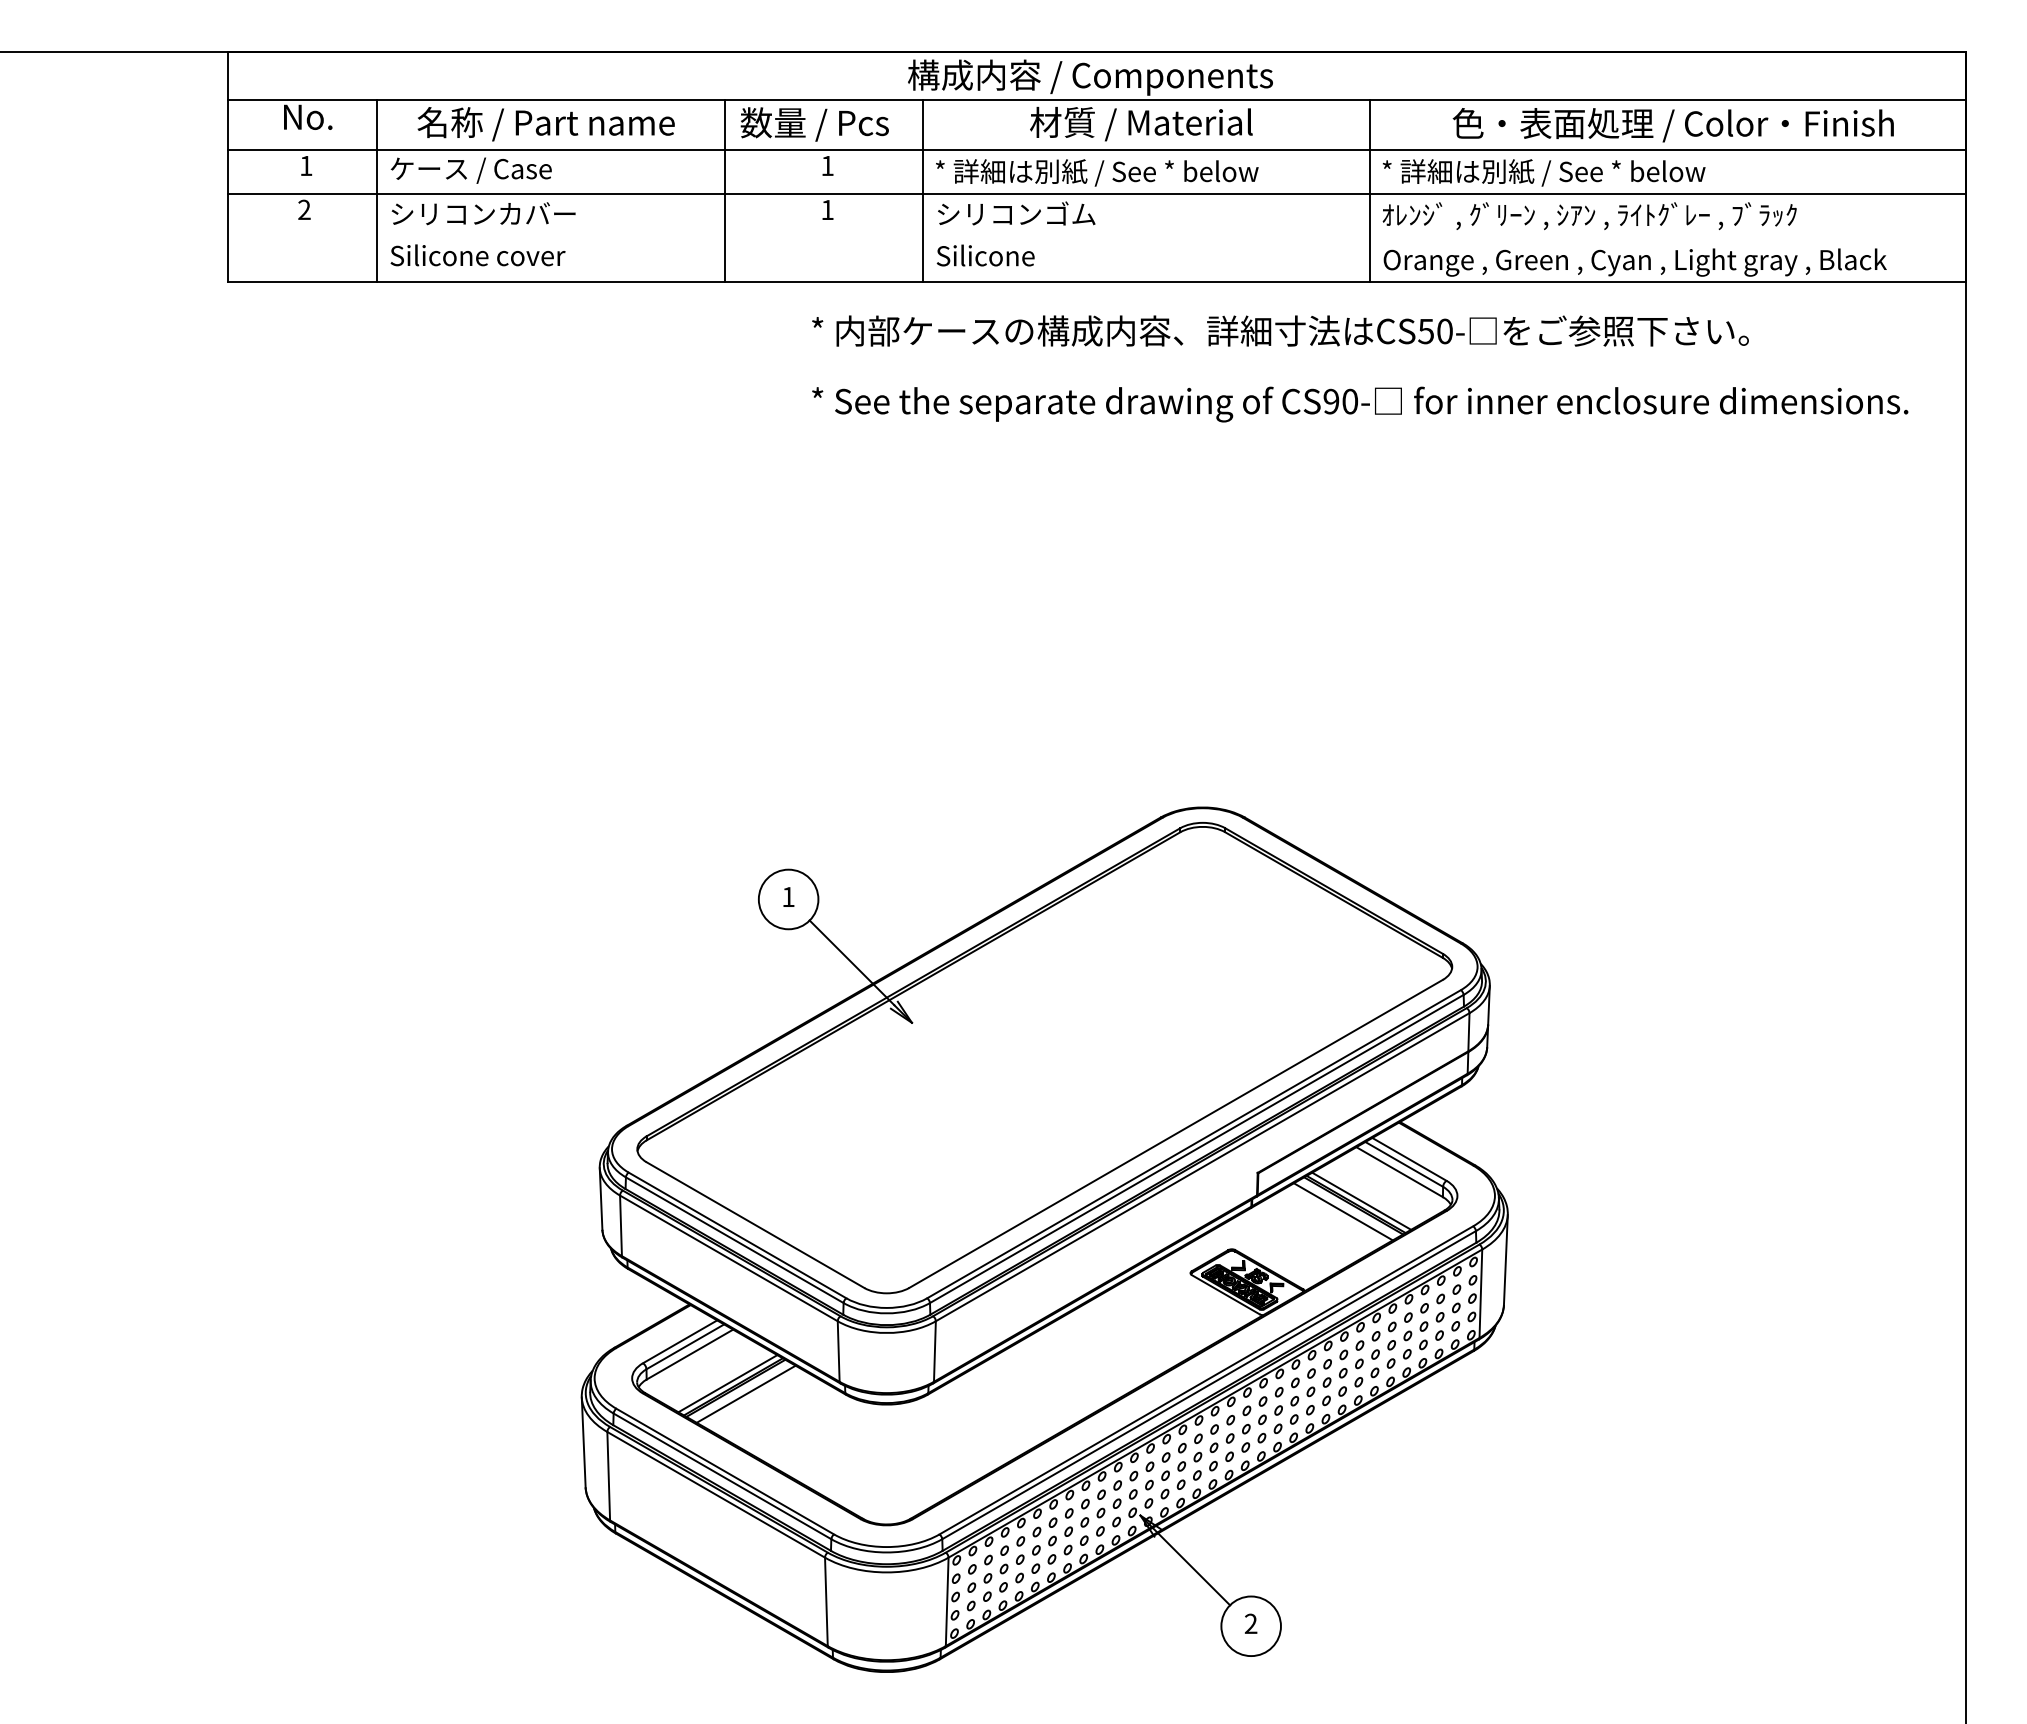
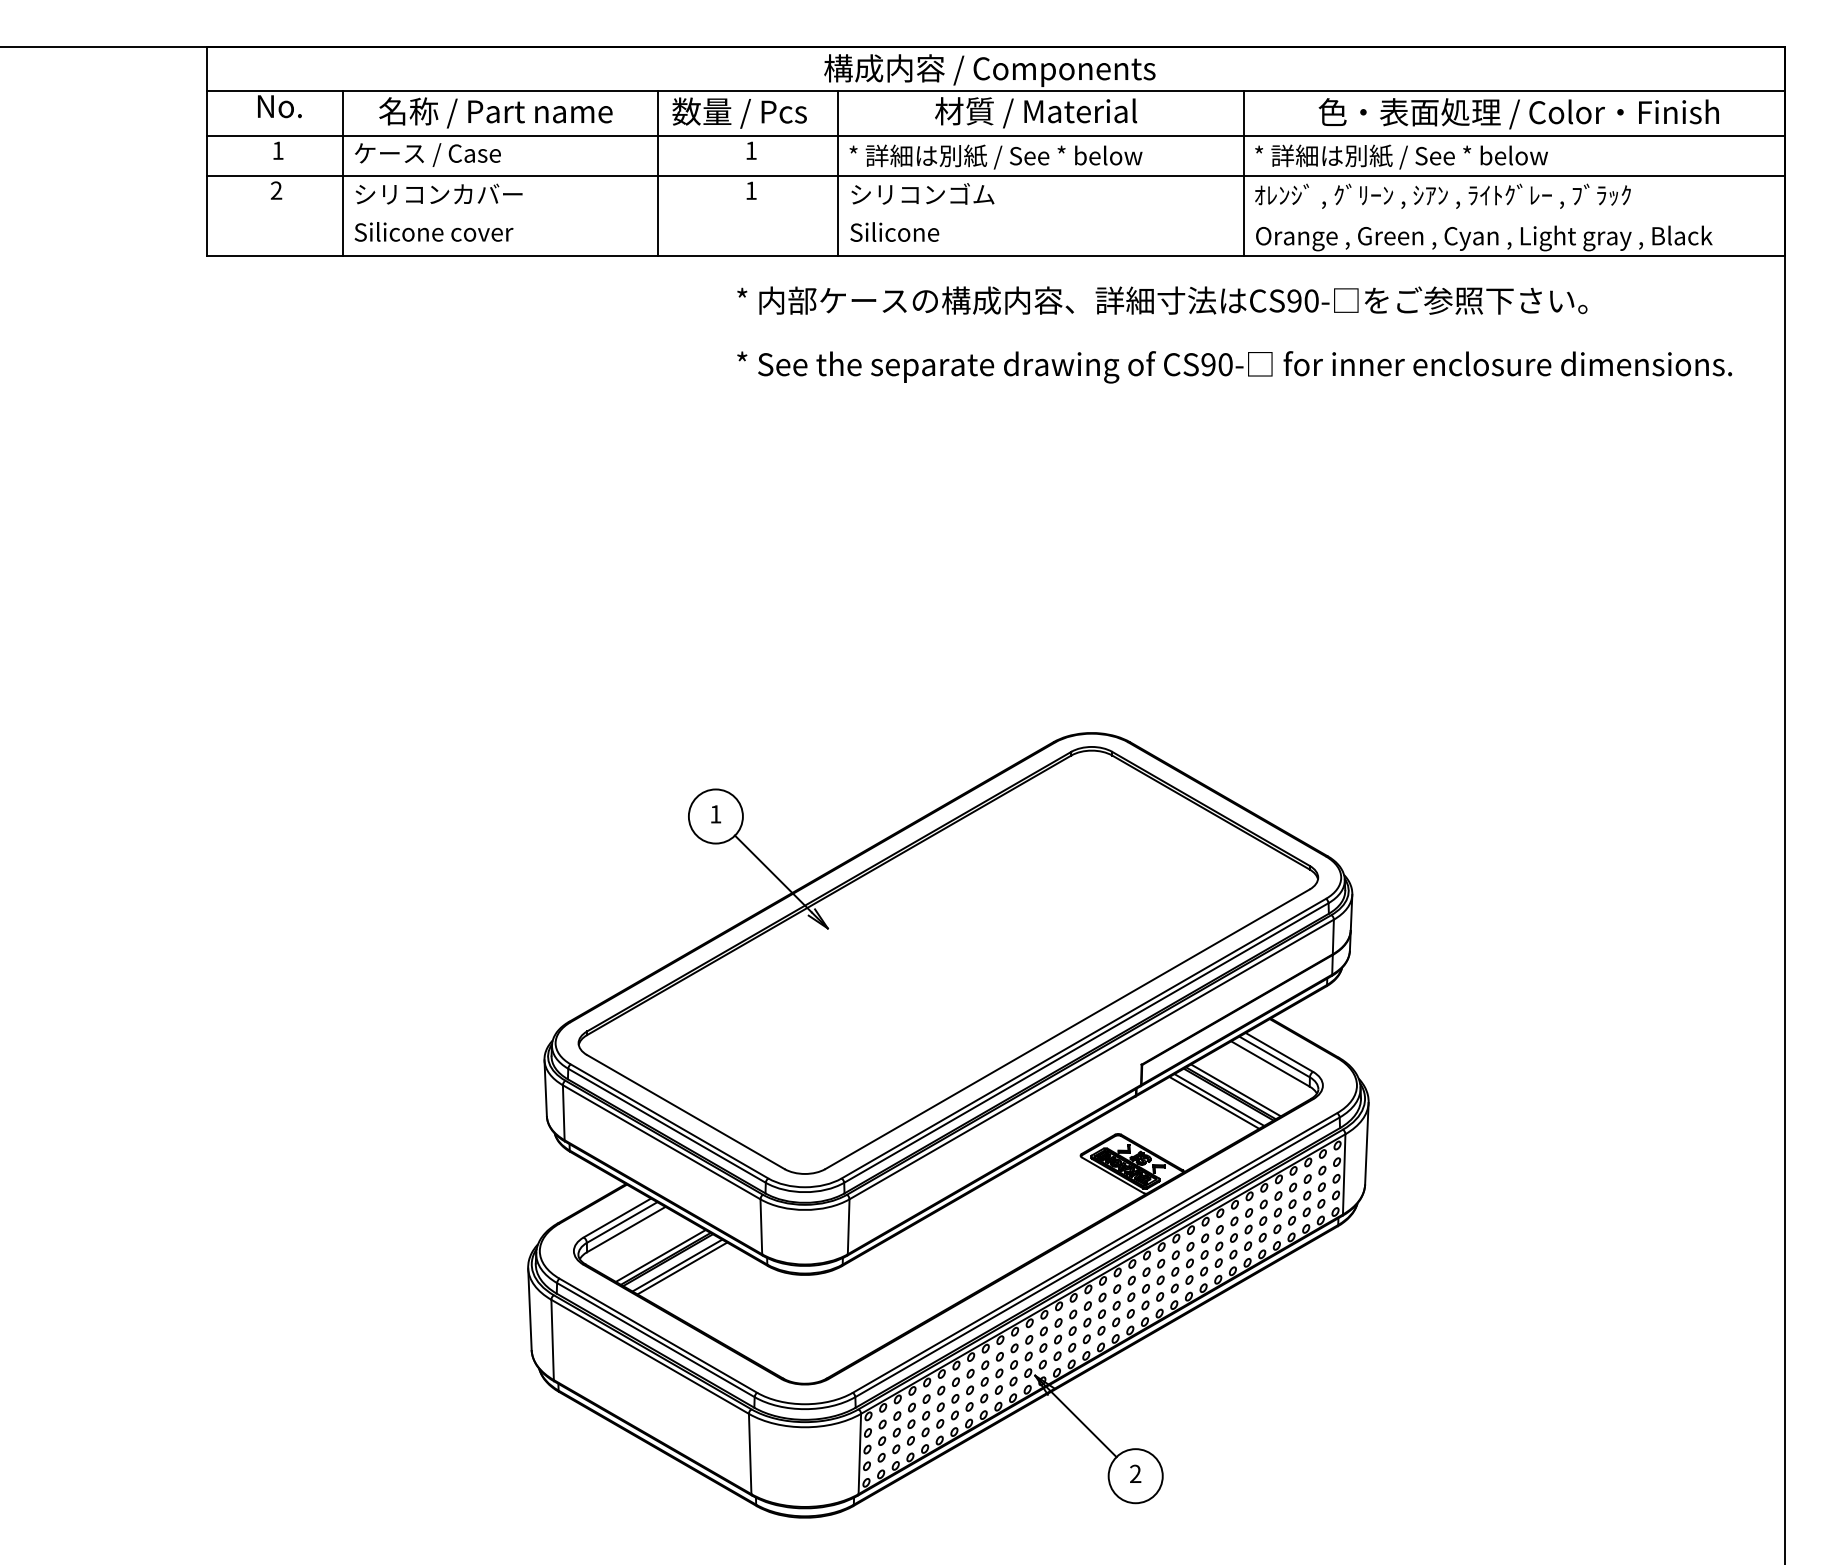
text: (1425, 331) -> (1293, 301), CS50- -> CS90-
line: (1337, 1214) -> (1214, 1102), added
line: (751, 1397) -> (682, 1268), added

